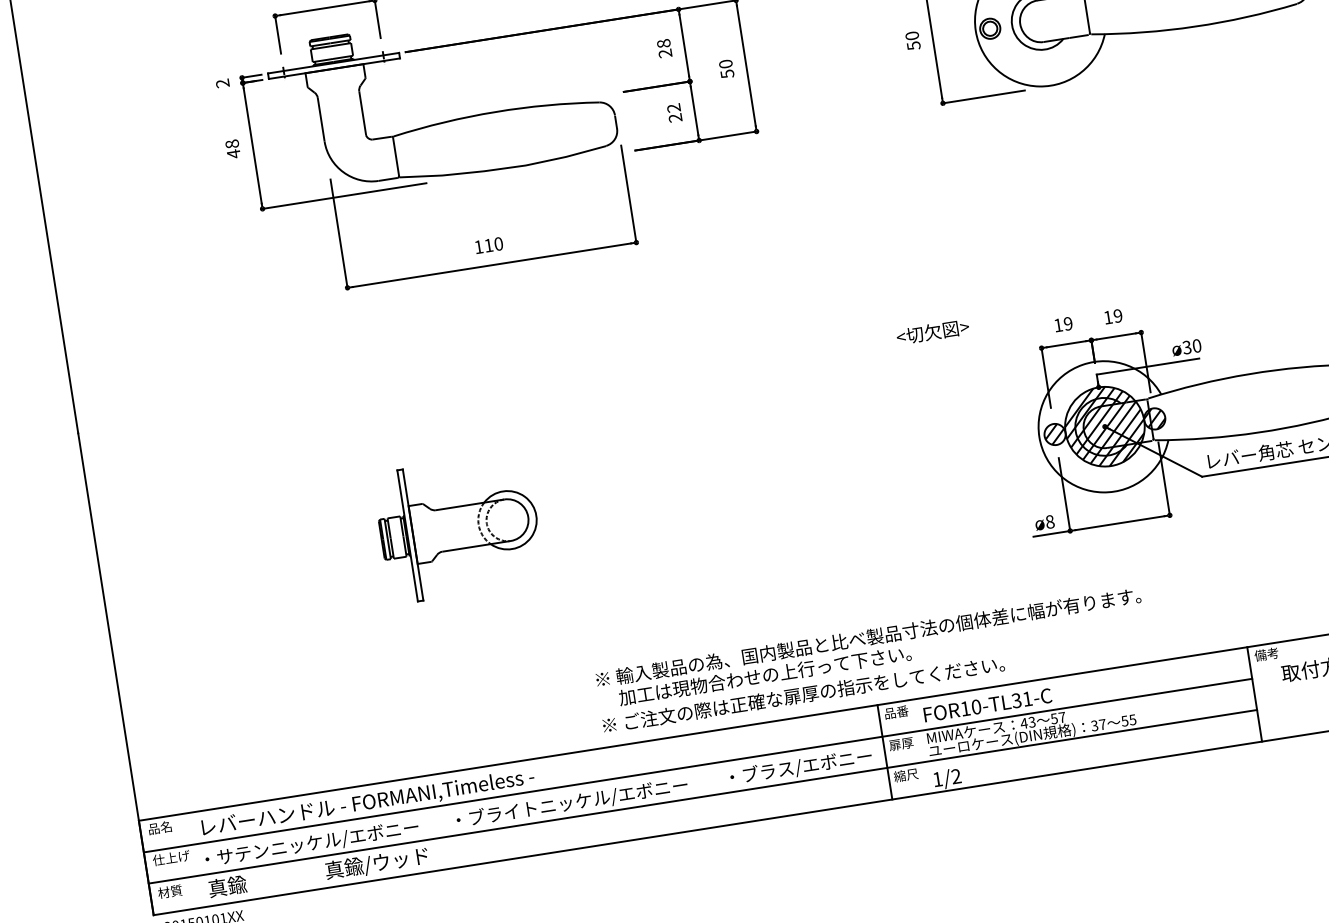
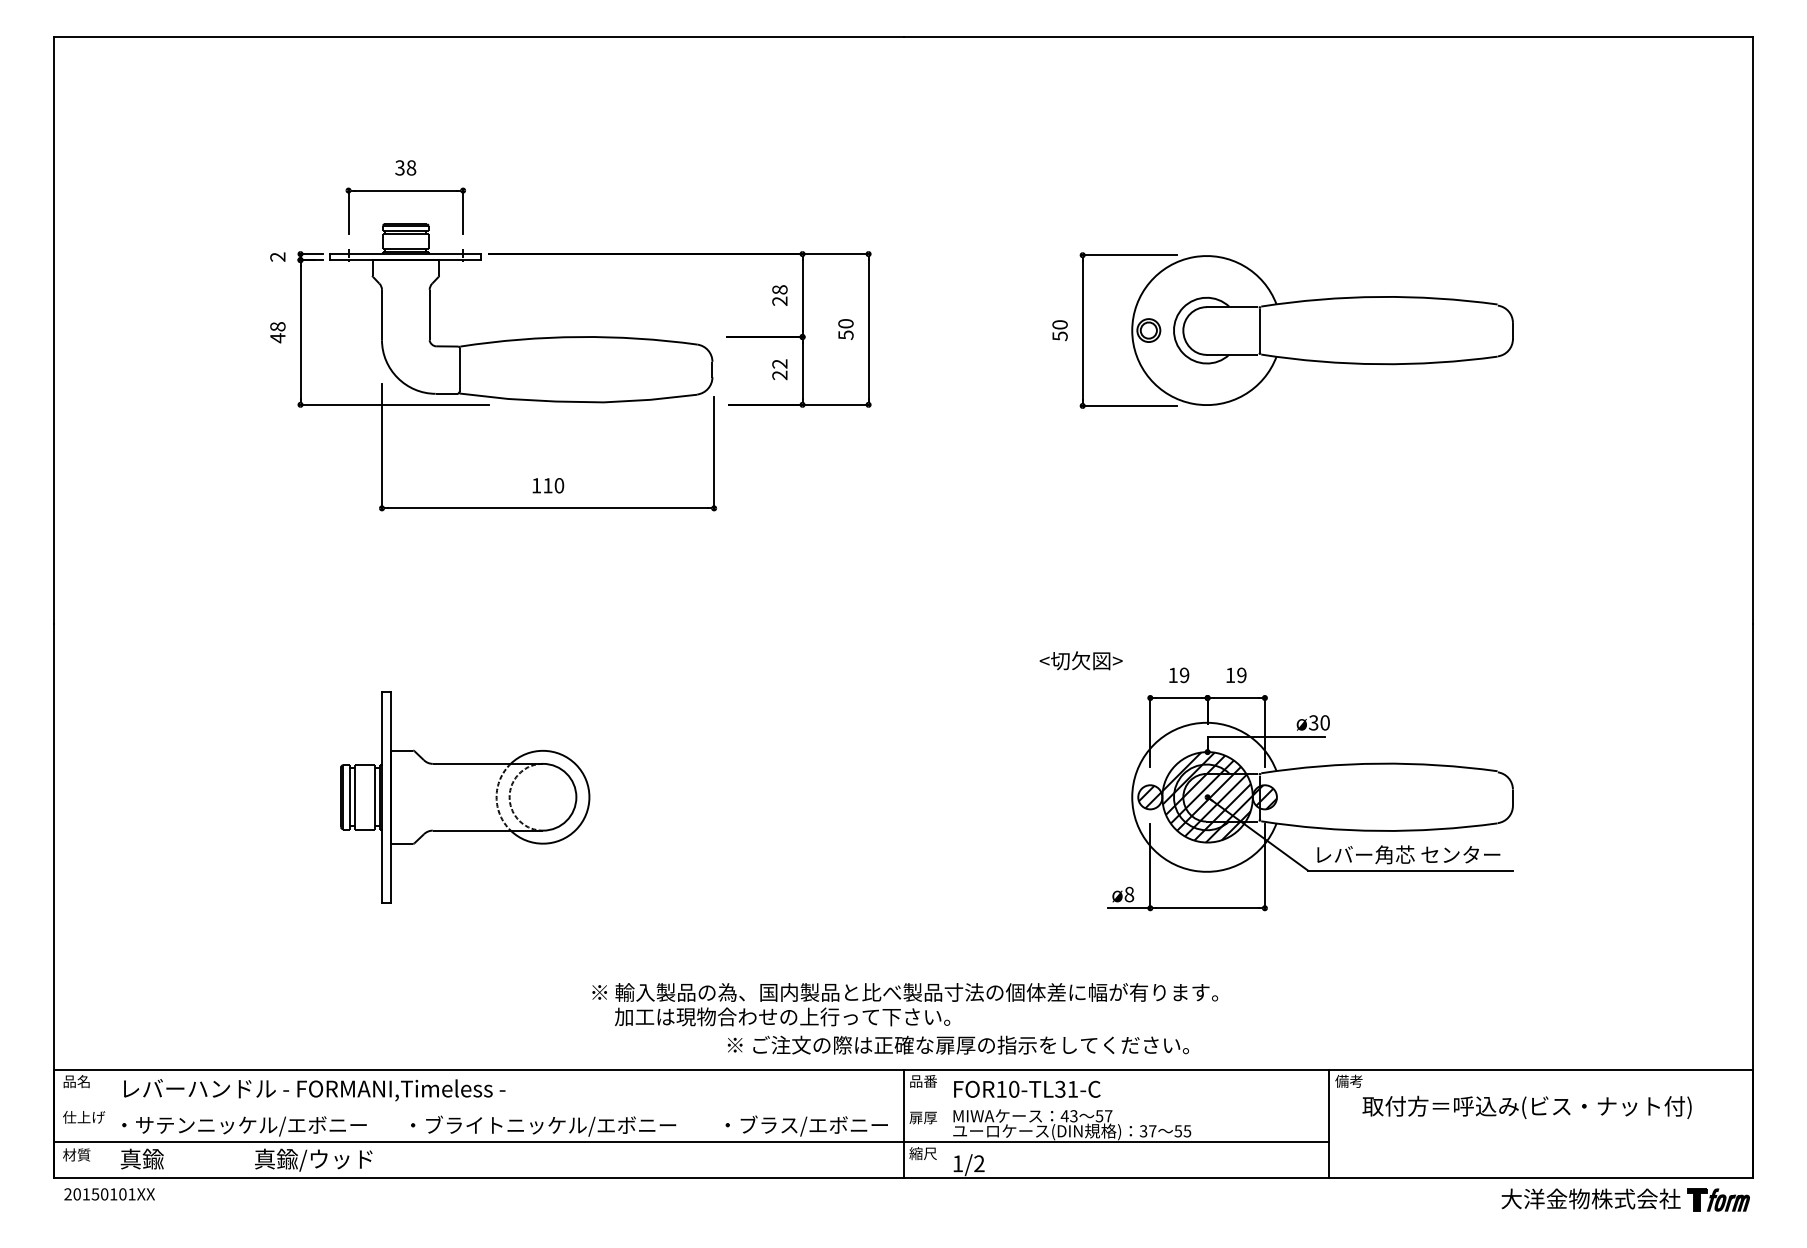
text: (932, 331) -> (1080, 660), moved
part: (458, 528) -> (464, 797), size x1.4
text: (802, 694) -> (957, 1044), moved
line: (698, 765) -> (691, 1106), removed

